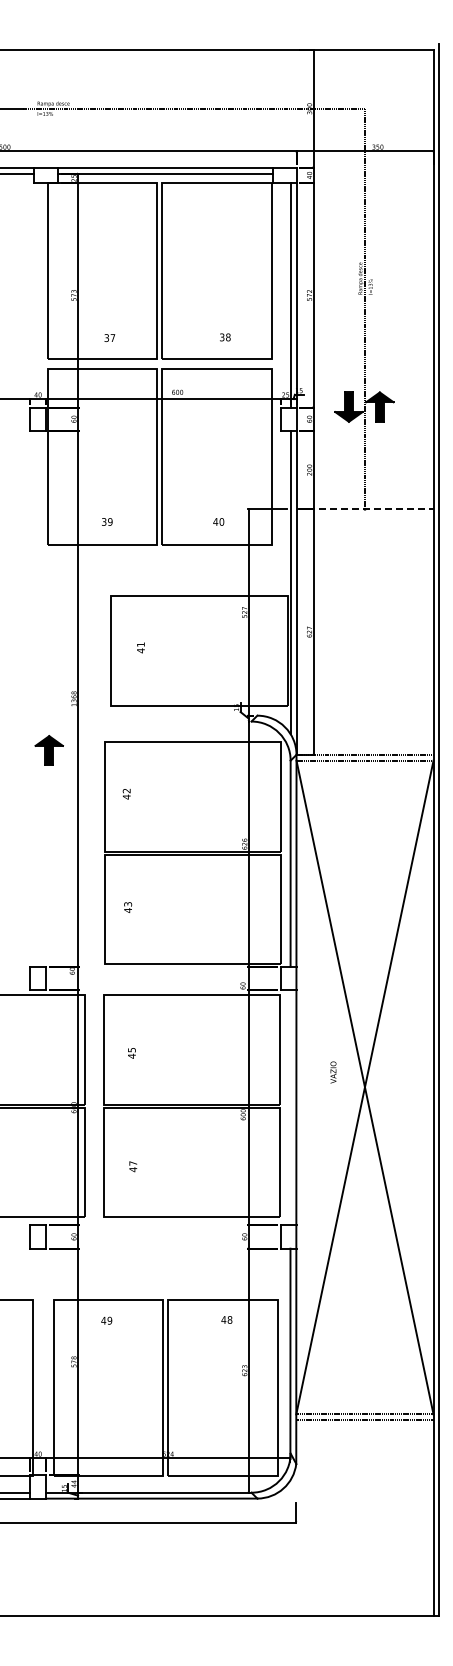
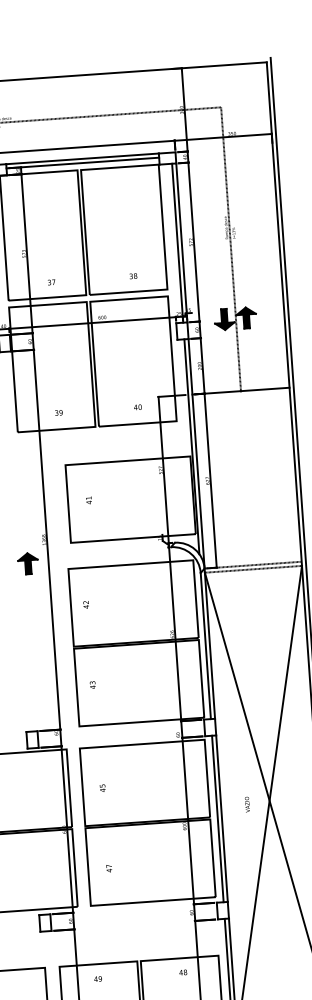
line: (365, 509) -> (241, 391), dashed -> solid
part: (48, 750) -> (27, 563), moved
text: (333, 1072) -> (247, 804), moved
line: (290, 1107) -> (217, 818), added

